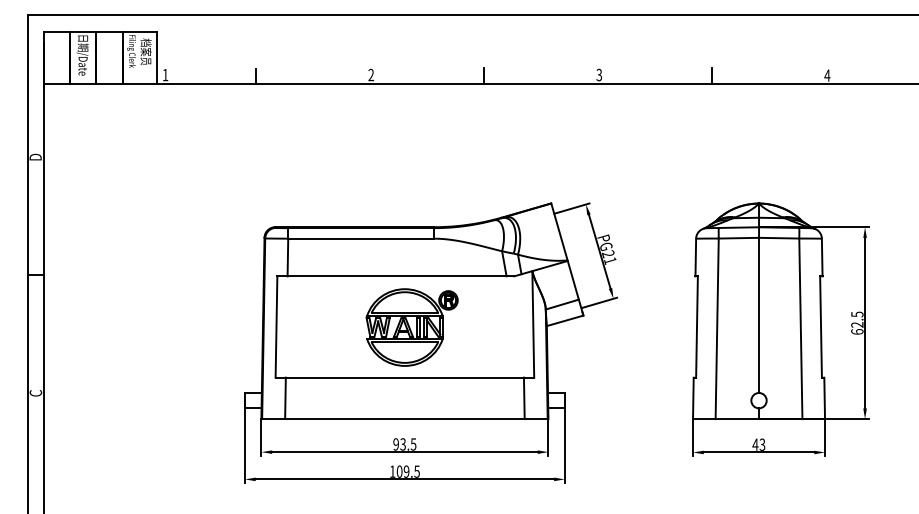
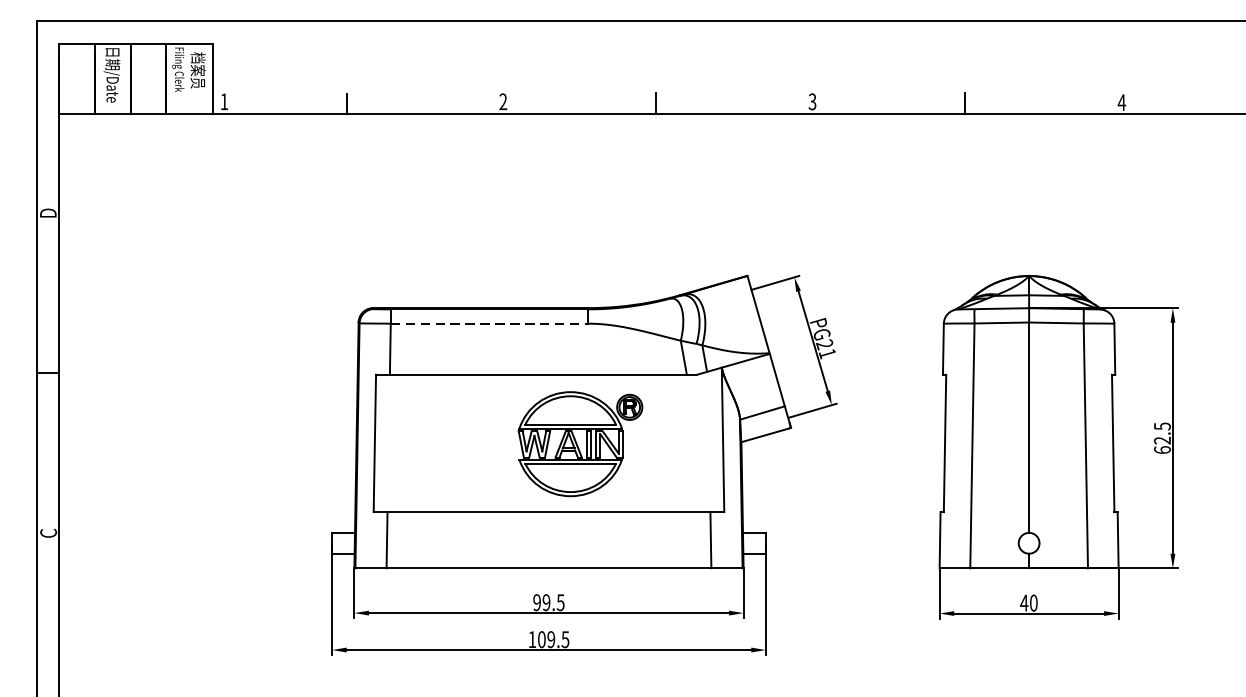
line: (361, 238) -> (490, 323), solid -> dashed
part: (411, 327) -> (579, 444), moved
text: (402, 444) -> (545, 602), 93.5 -> 99.5
text: (762, 444) -> (1033, 602), 43 -> 40

